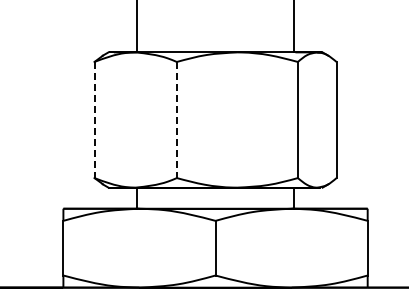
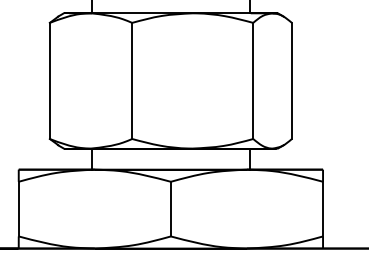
line: (94, 120) -> (49, 81), dashed -> solid
line: (176, 120) -> (131, 81), dashed -> solid

